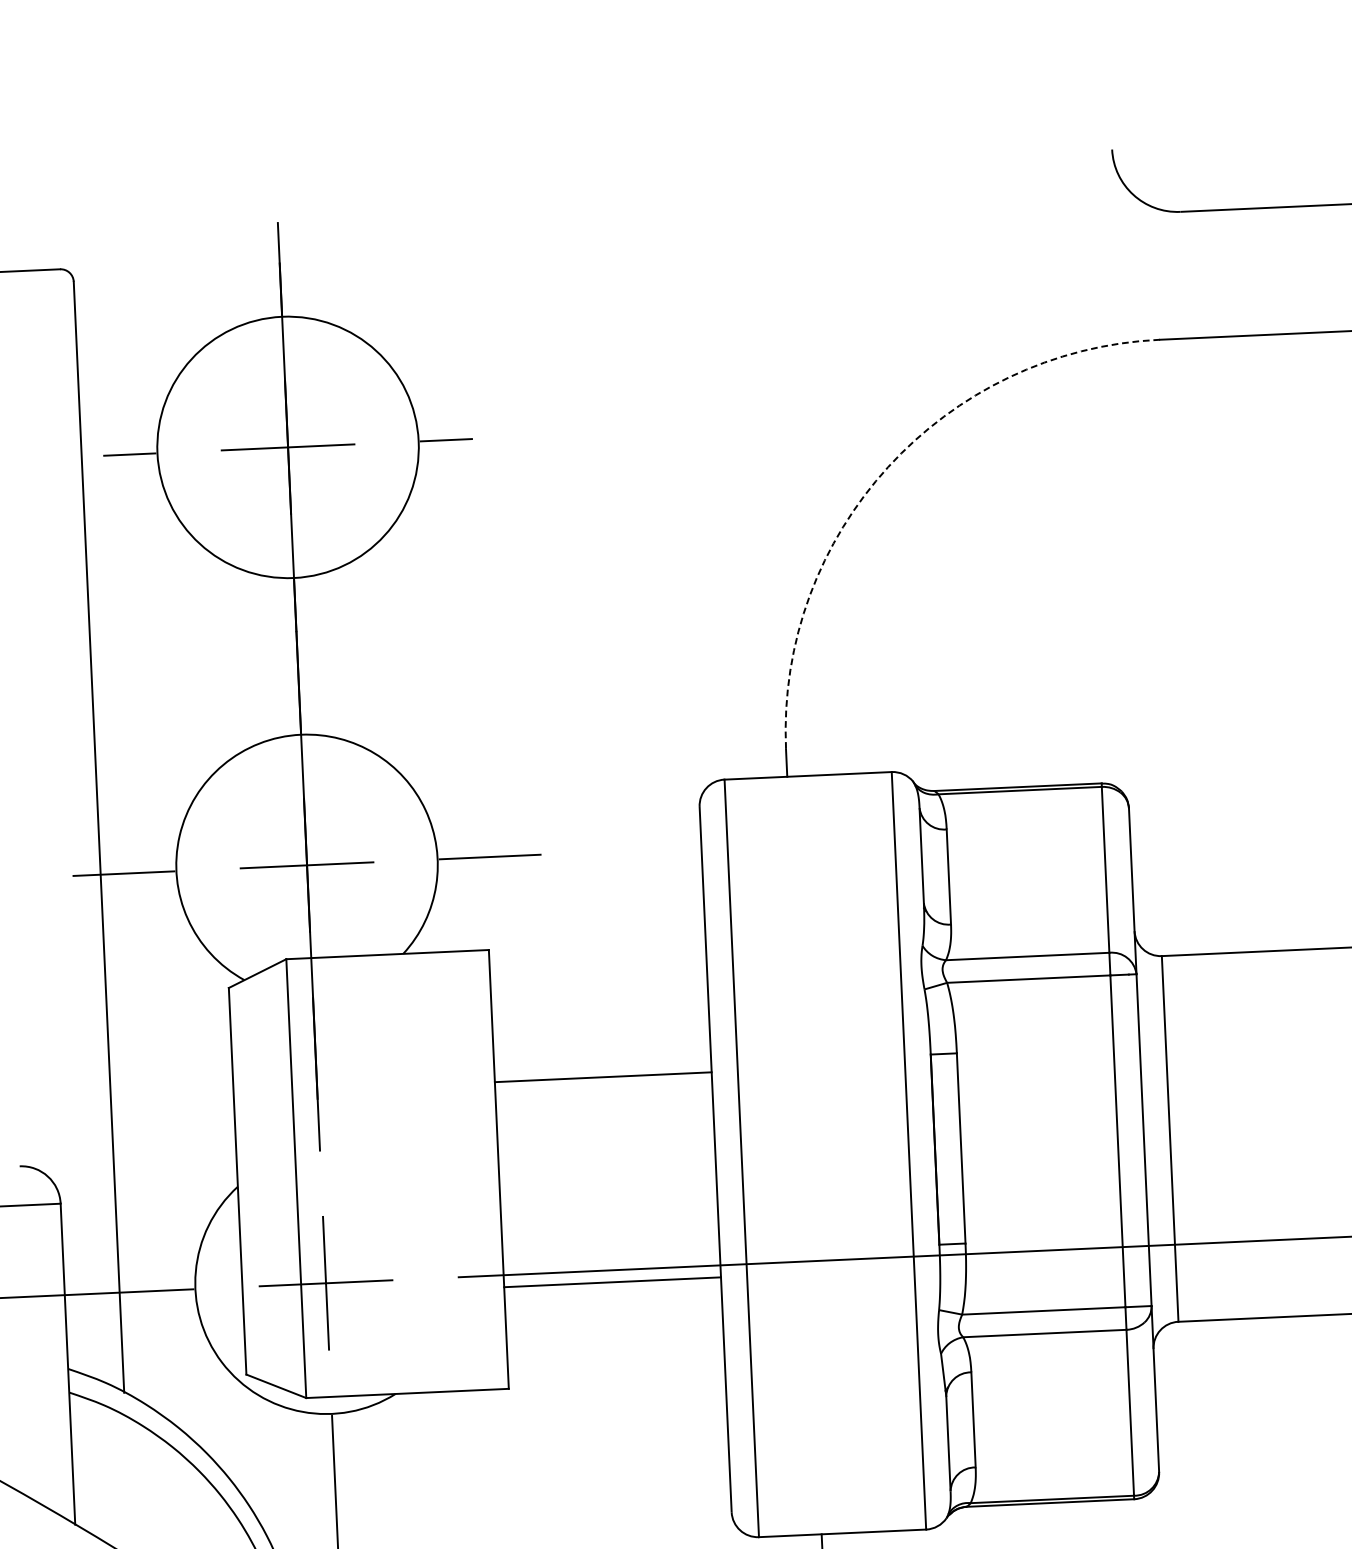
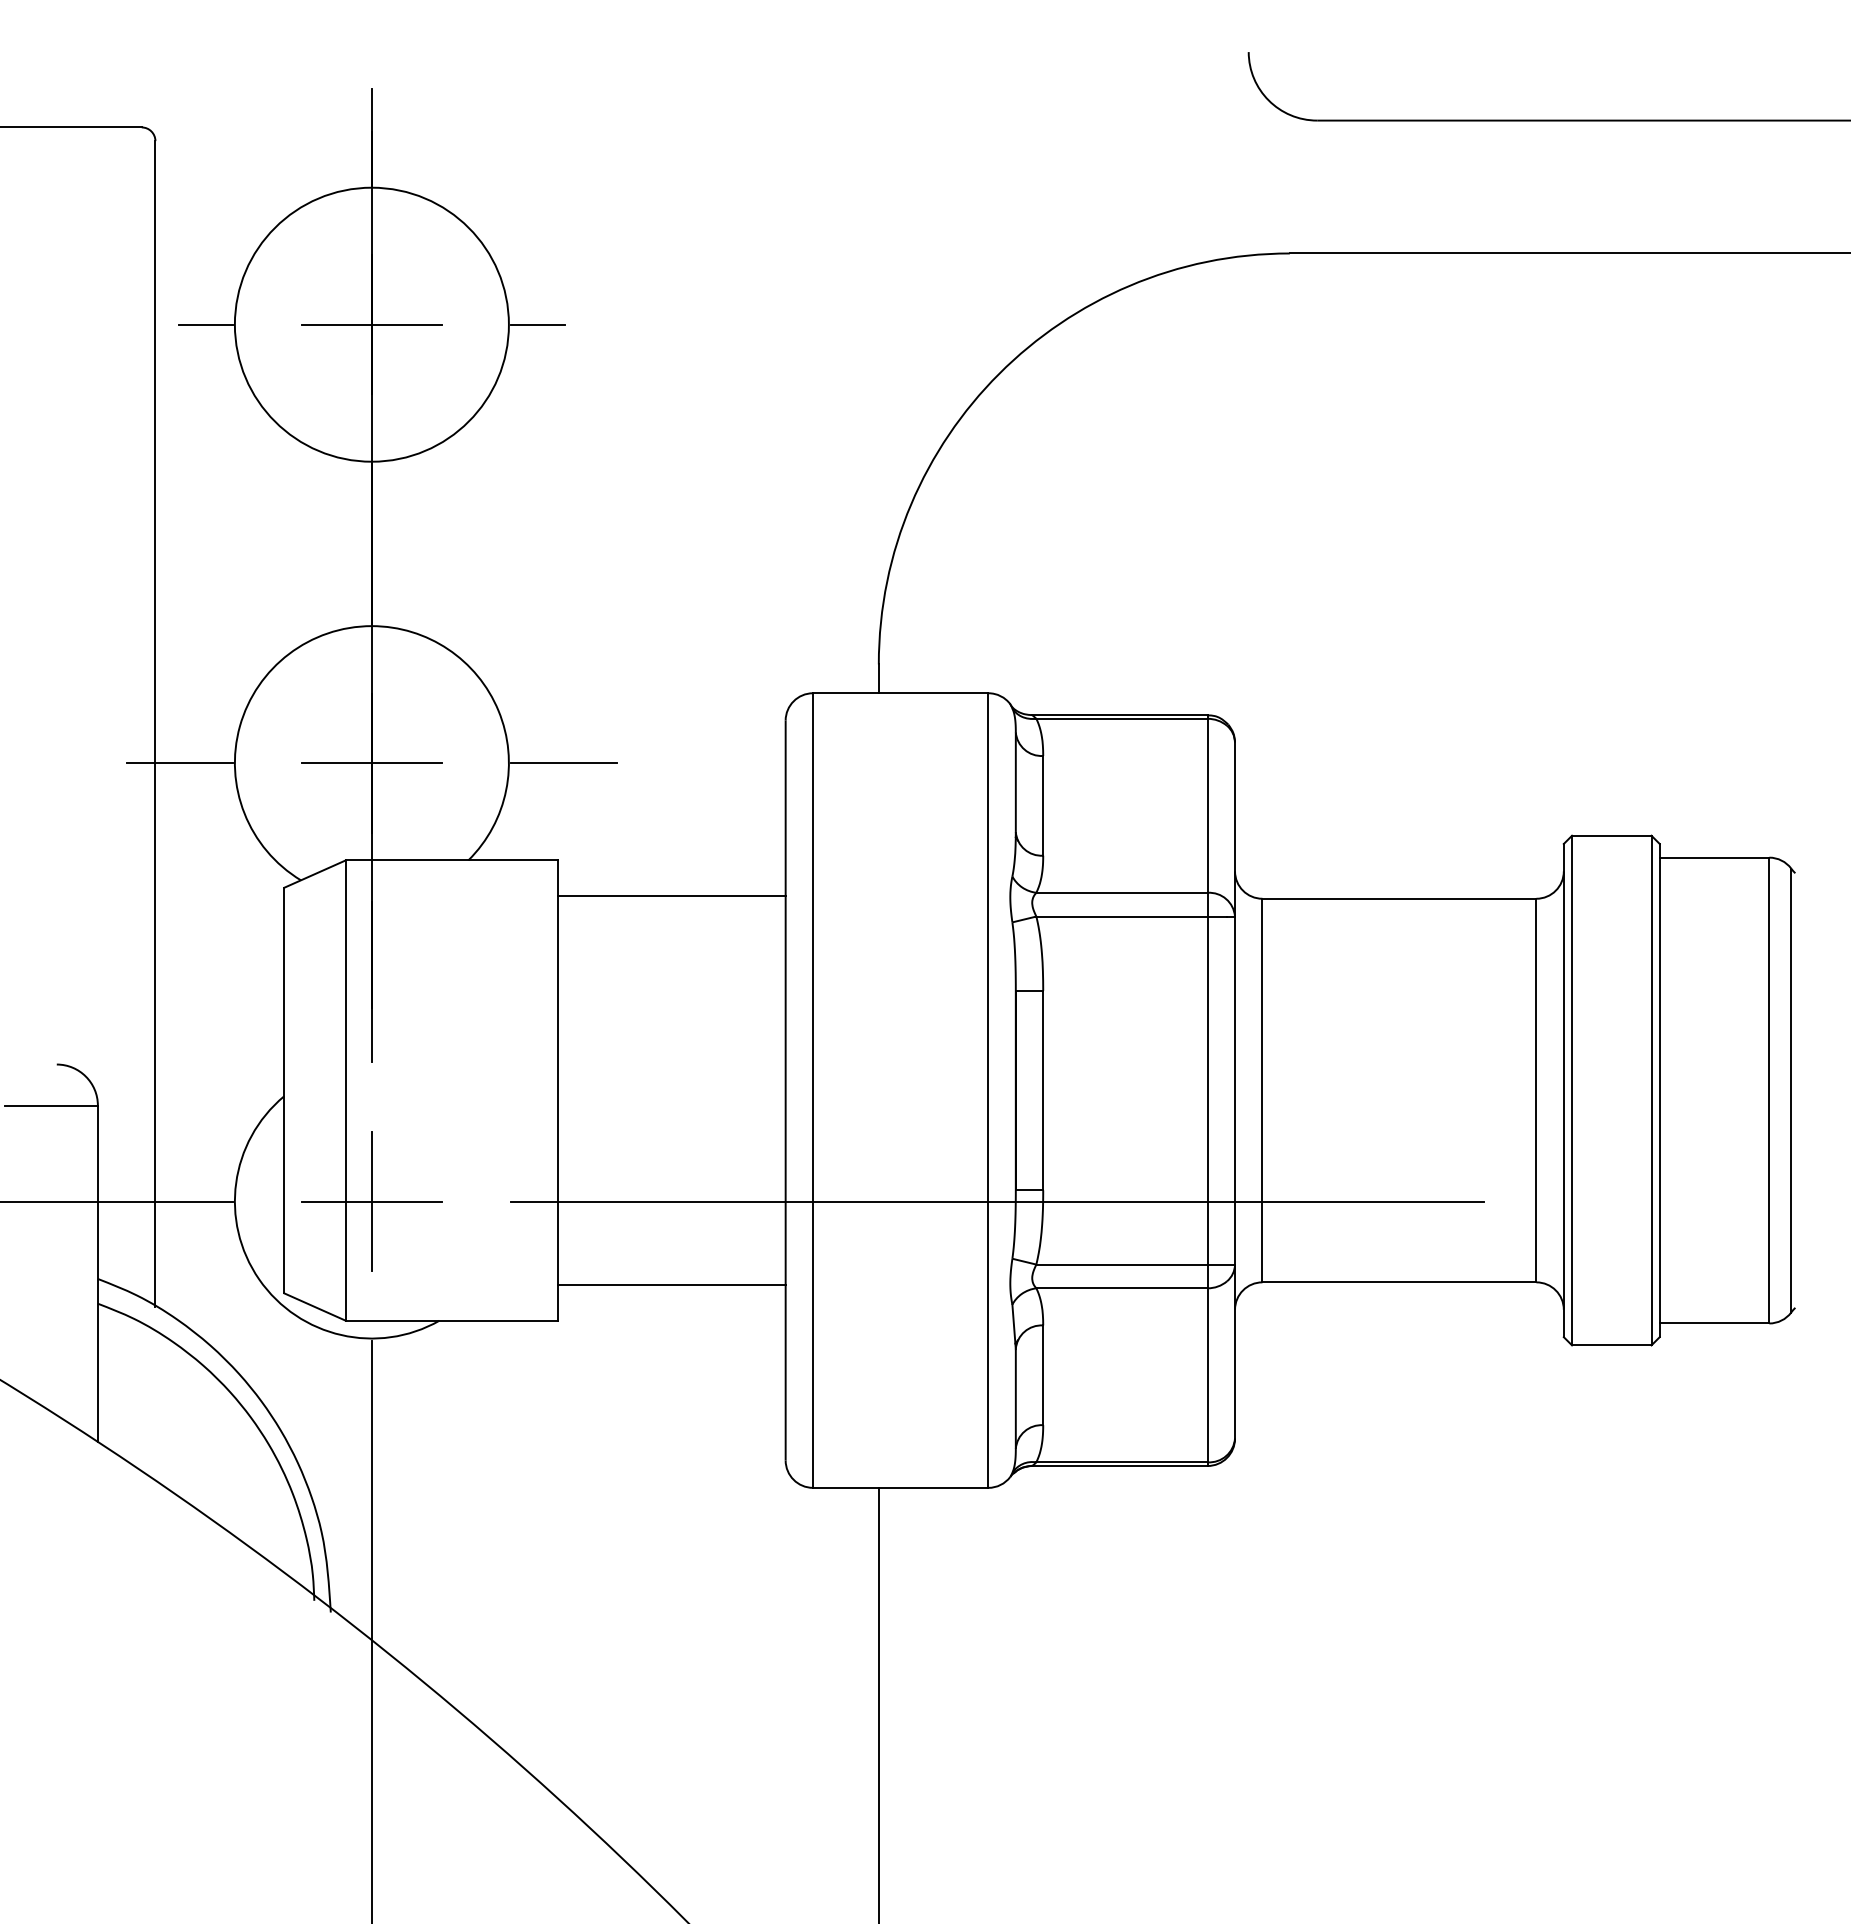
arc: (888, 466) -> (999, 373), dashed -> solid
line: (602, 1077) -> (671, 896), moved
line: (612, 1282) -> (671, 1285), moved

